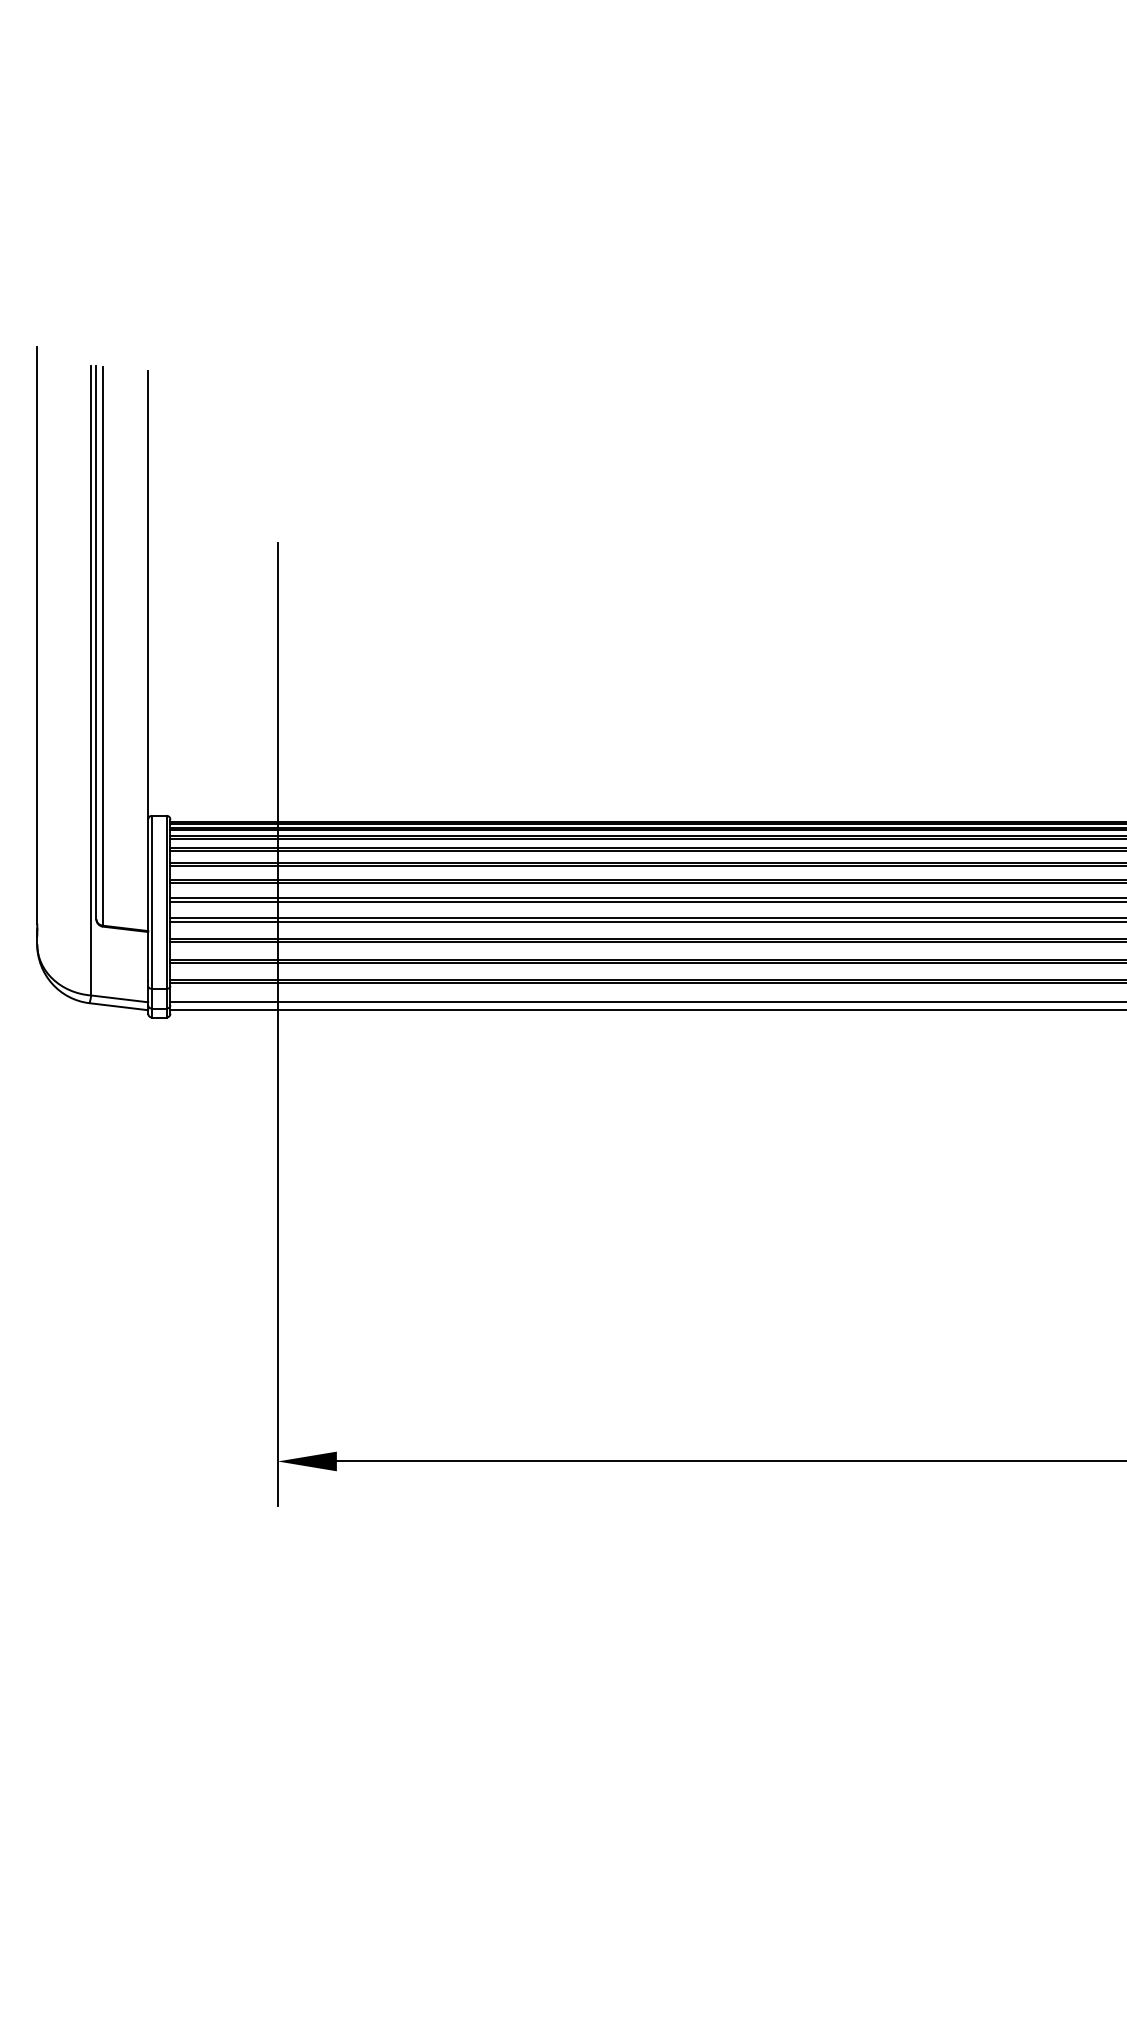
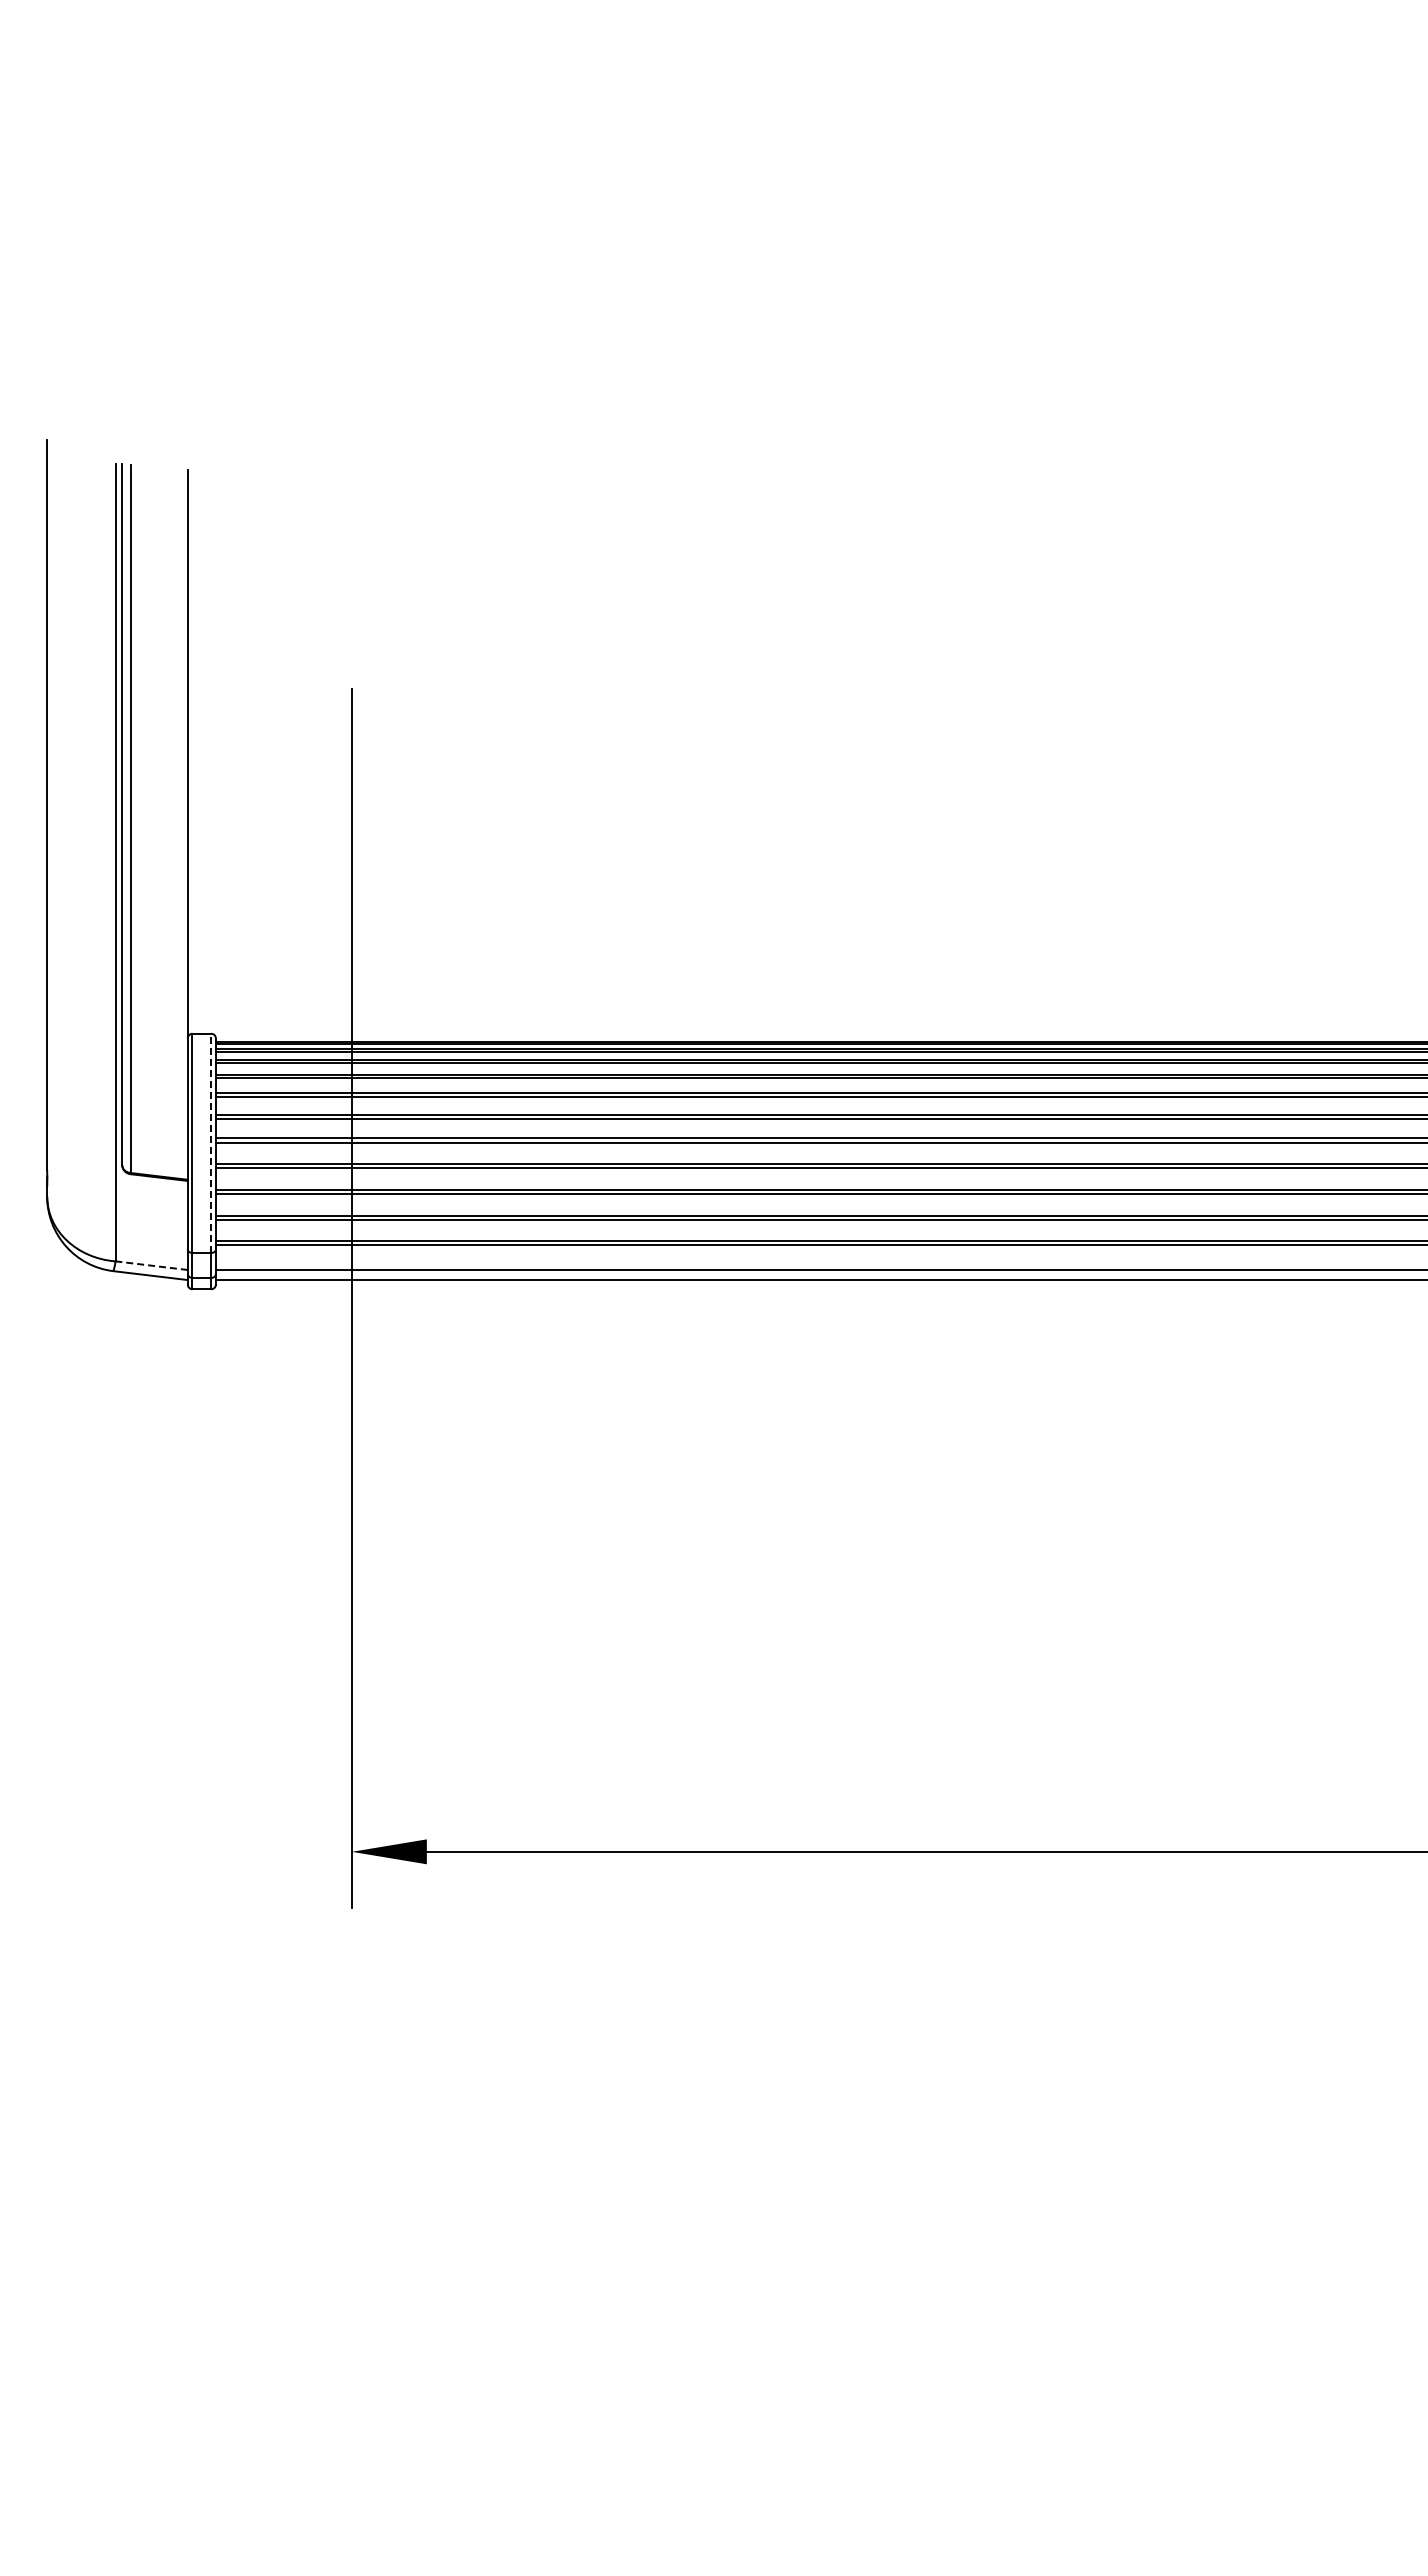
line: (166, 902) -> (211, 1143), solid -> dashed
line: (119, 998) -> (151, 1265), solid -> dashed

